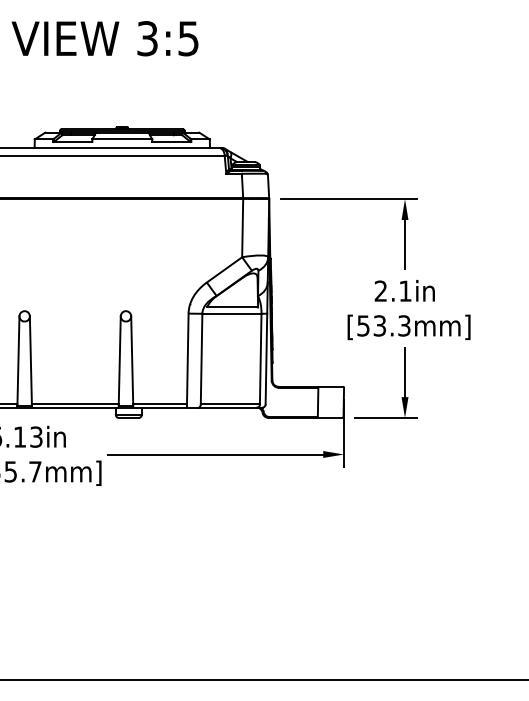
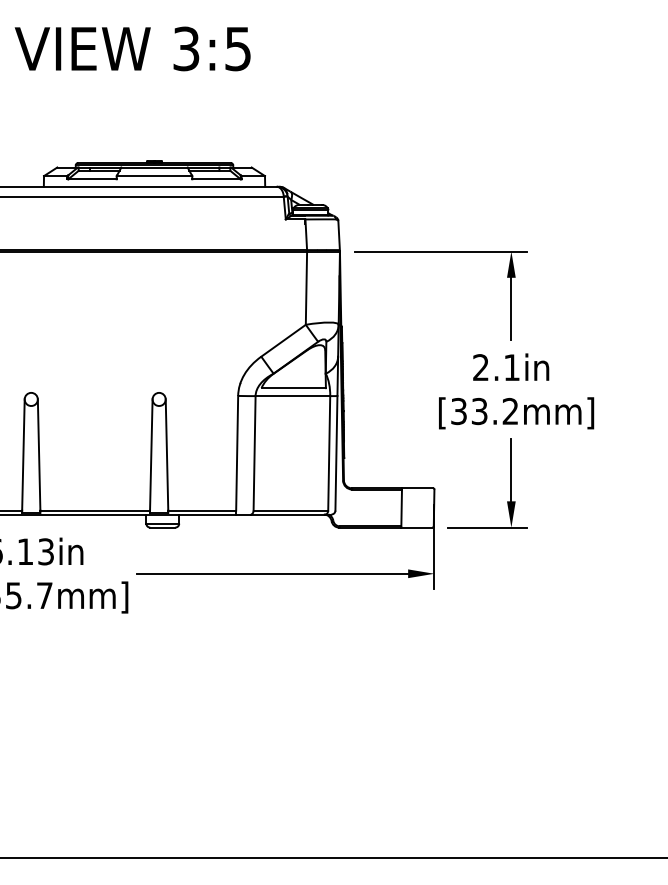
text: (384, 325) -> (485, 410), [53.3mm] -> [33.2mm]

